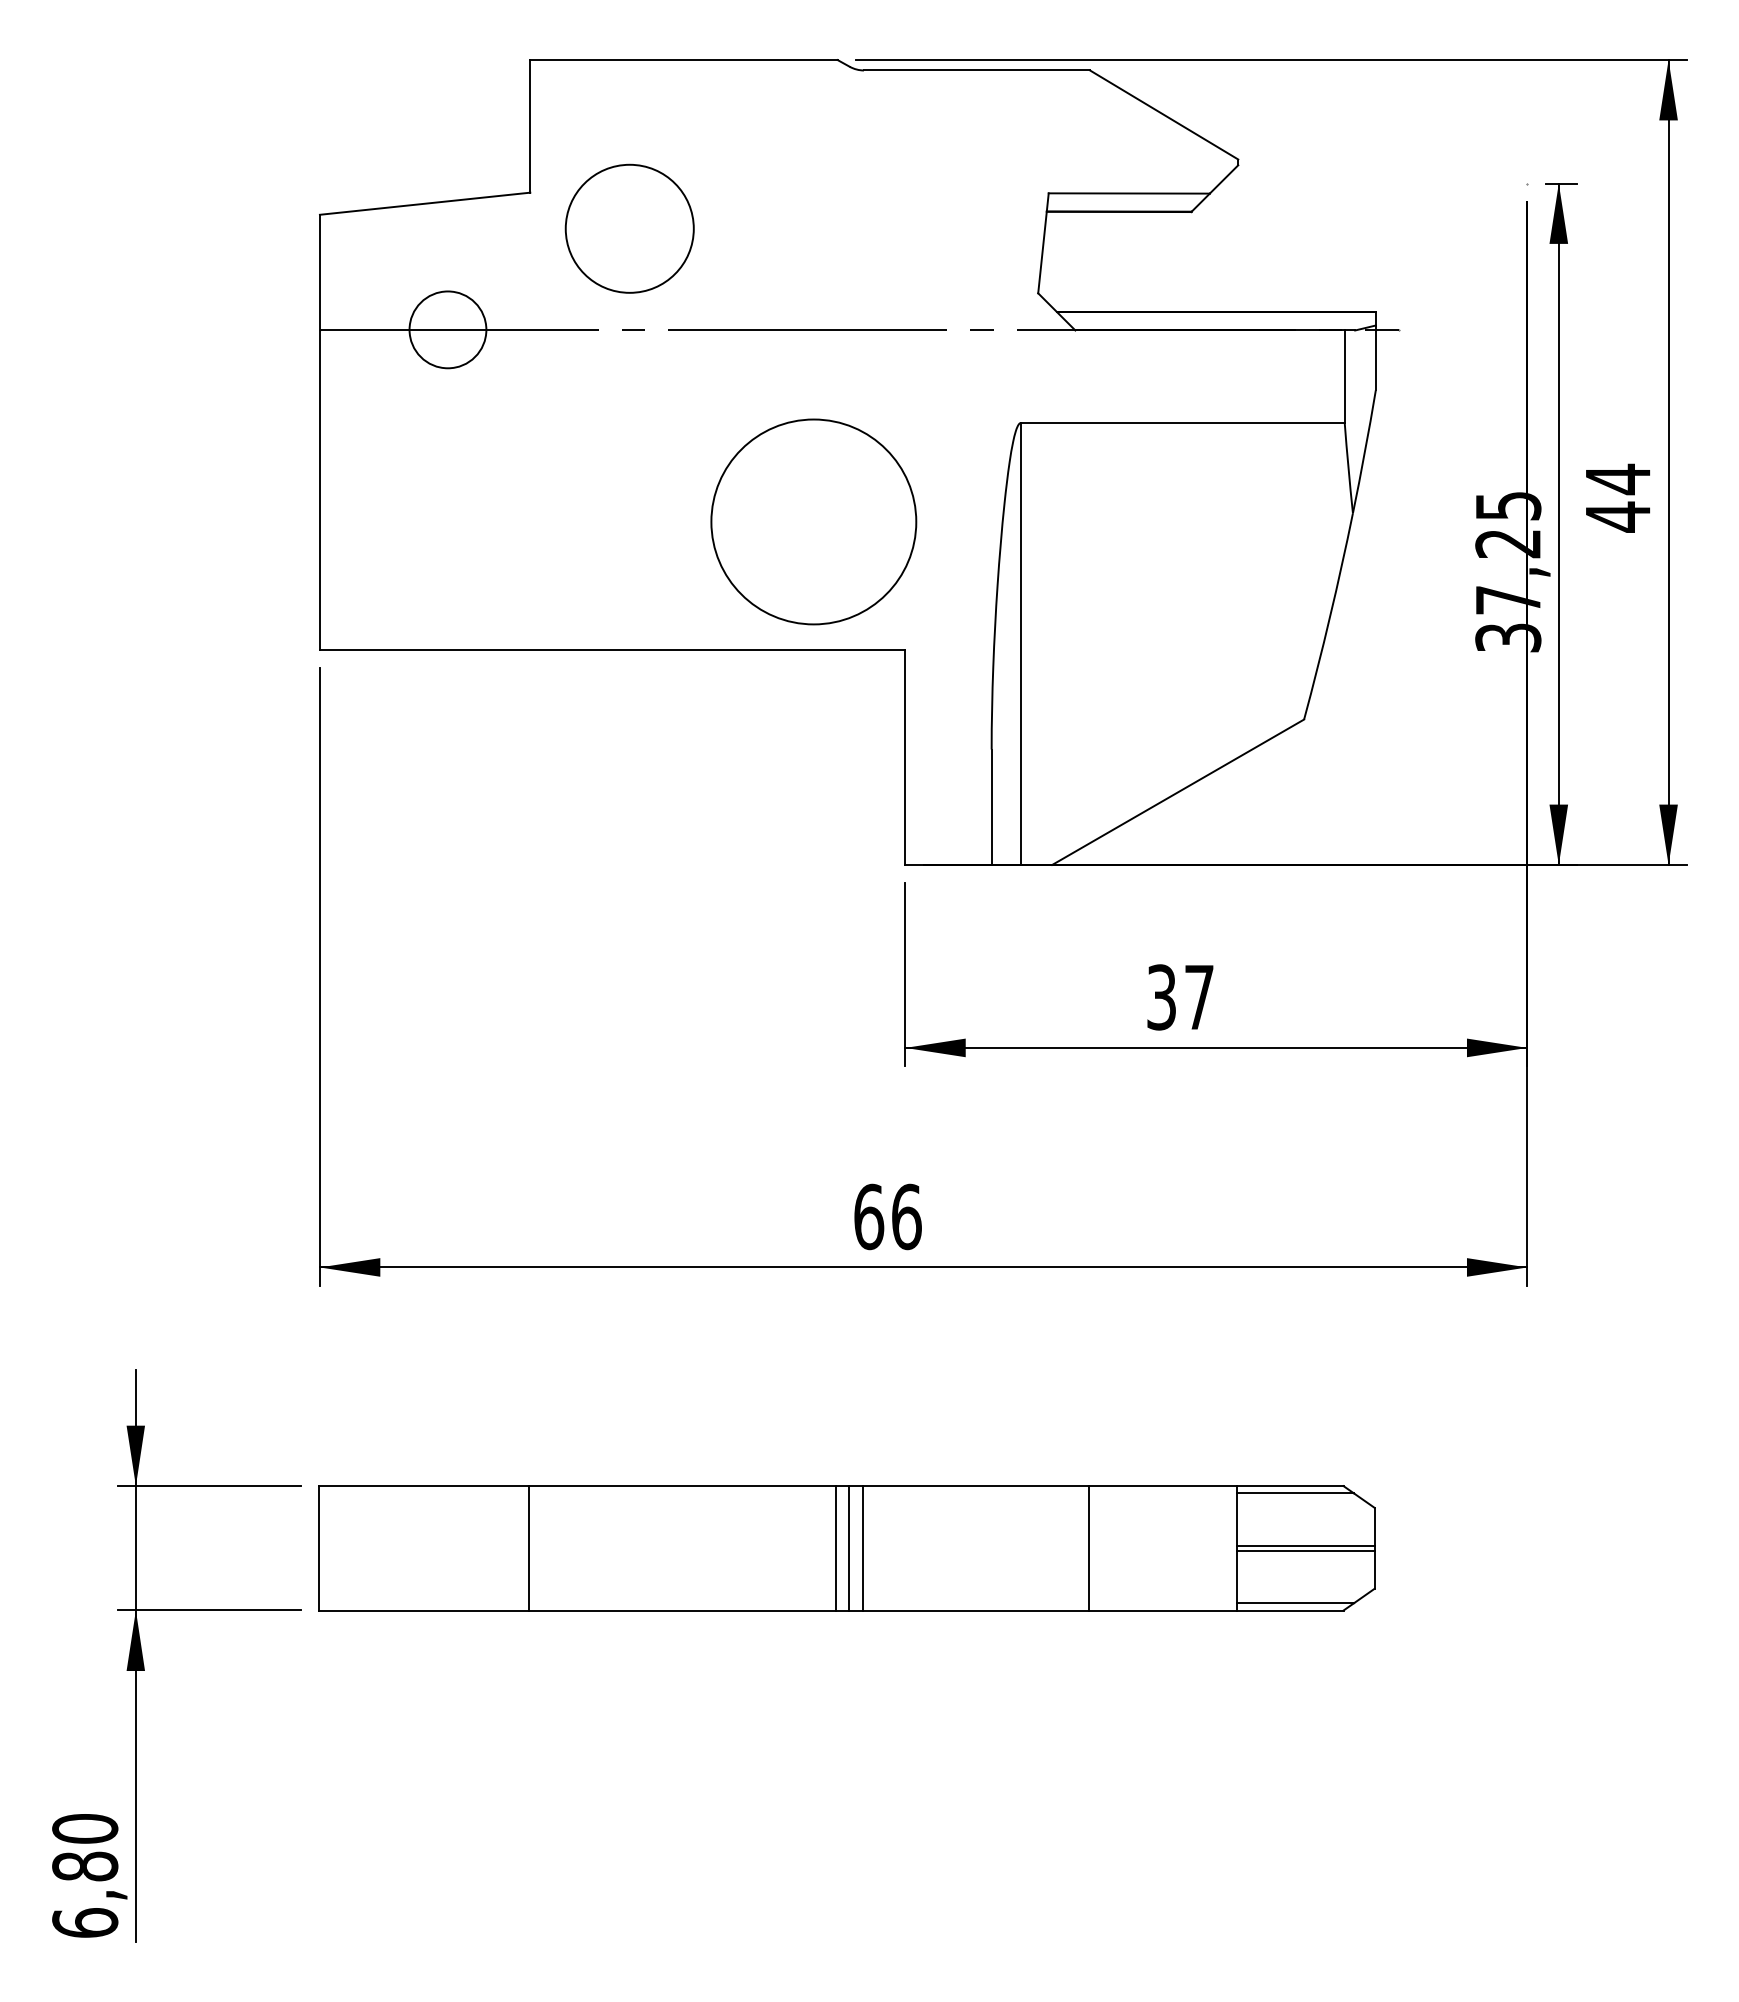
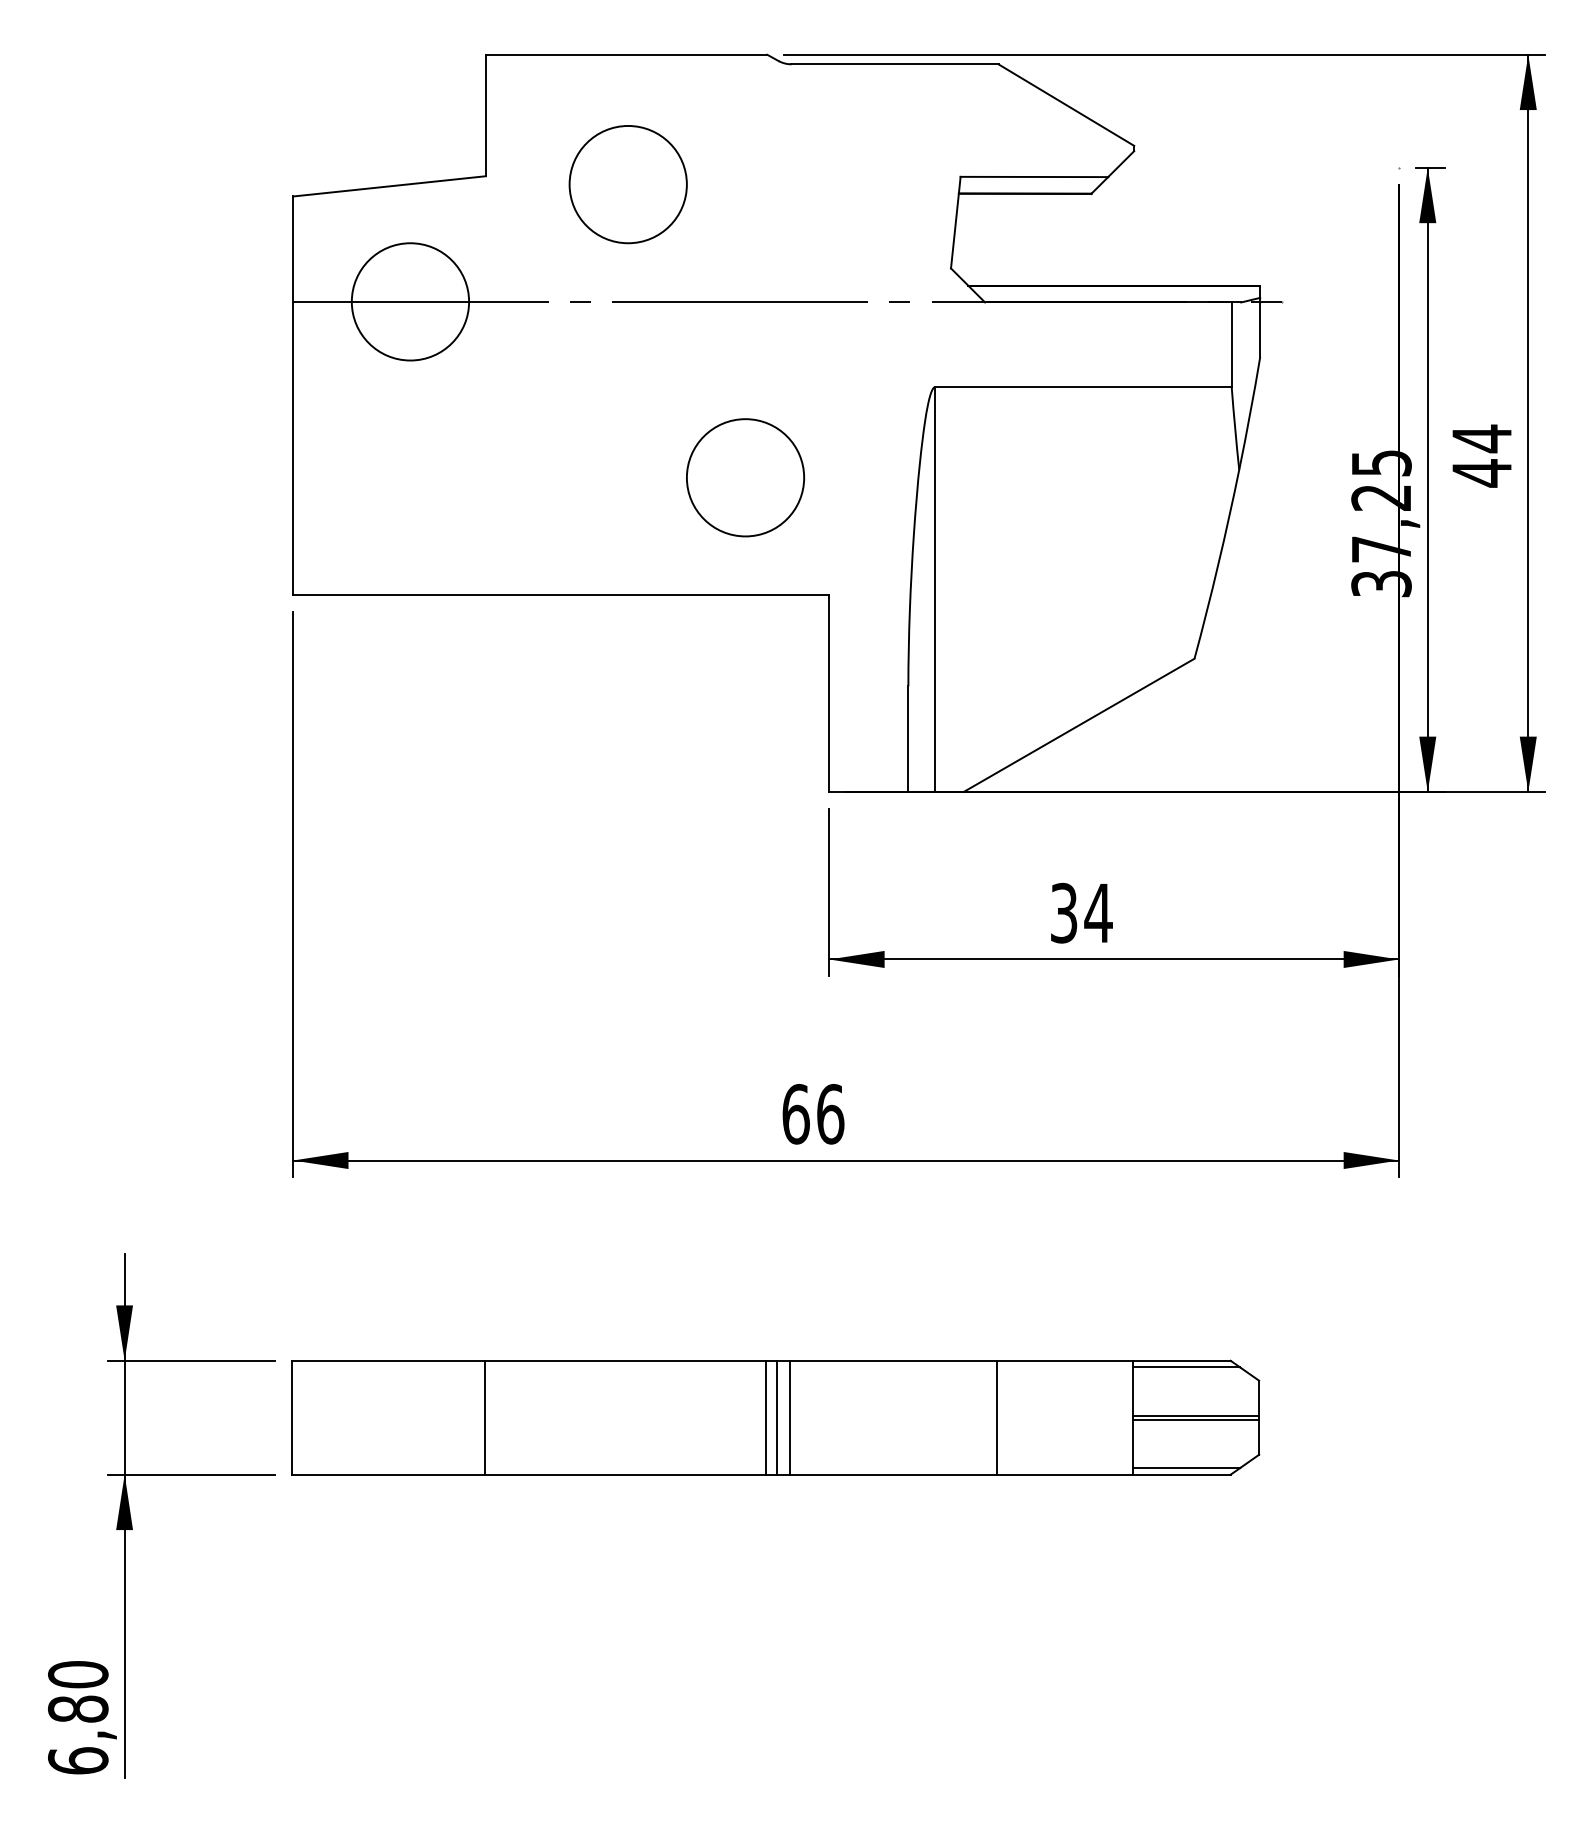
circle: (629, 228) -> (627, 184), moved
circle: (447, 329) -> (410, 301), size x1.67
circle: (813, 521) -> (745, 477), size x0.62
text: (1198, 997) -> (1097, 913), 37 -> 34

